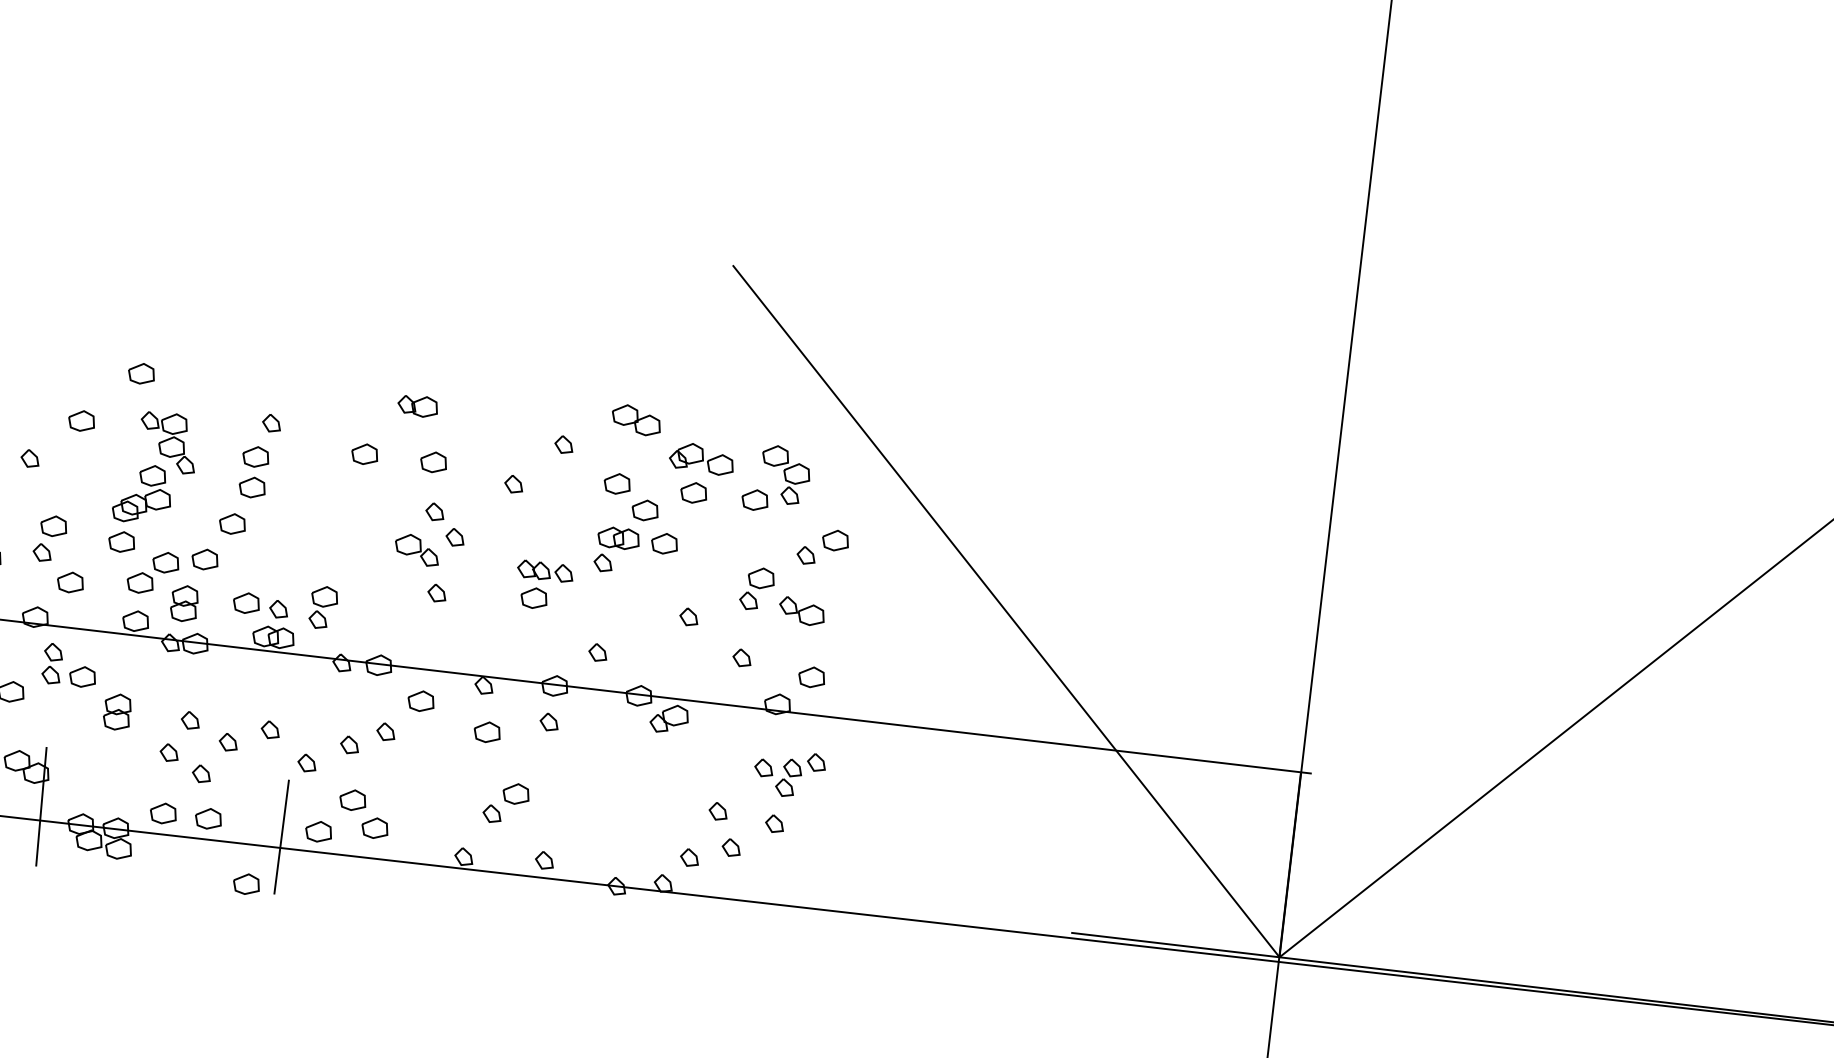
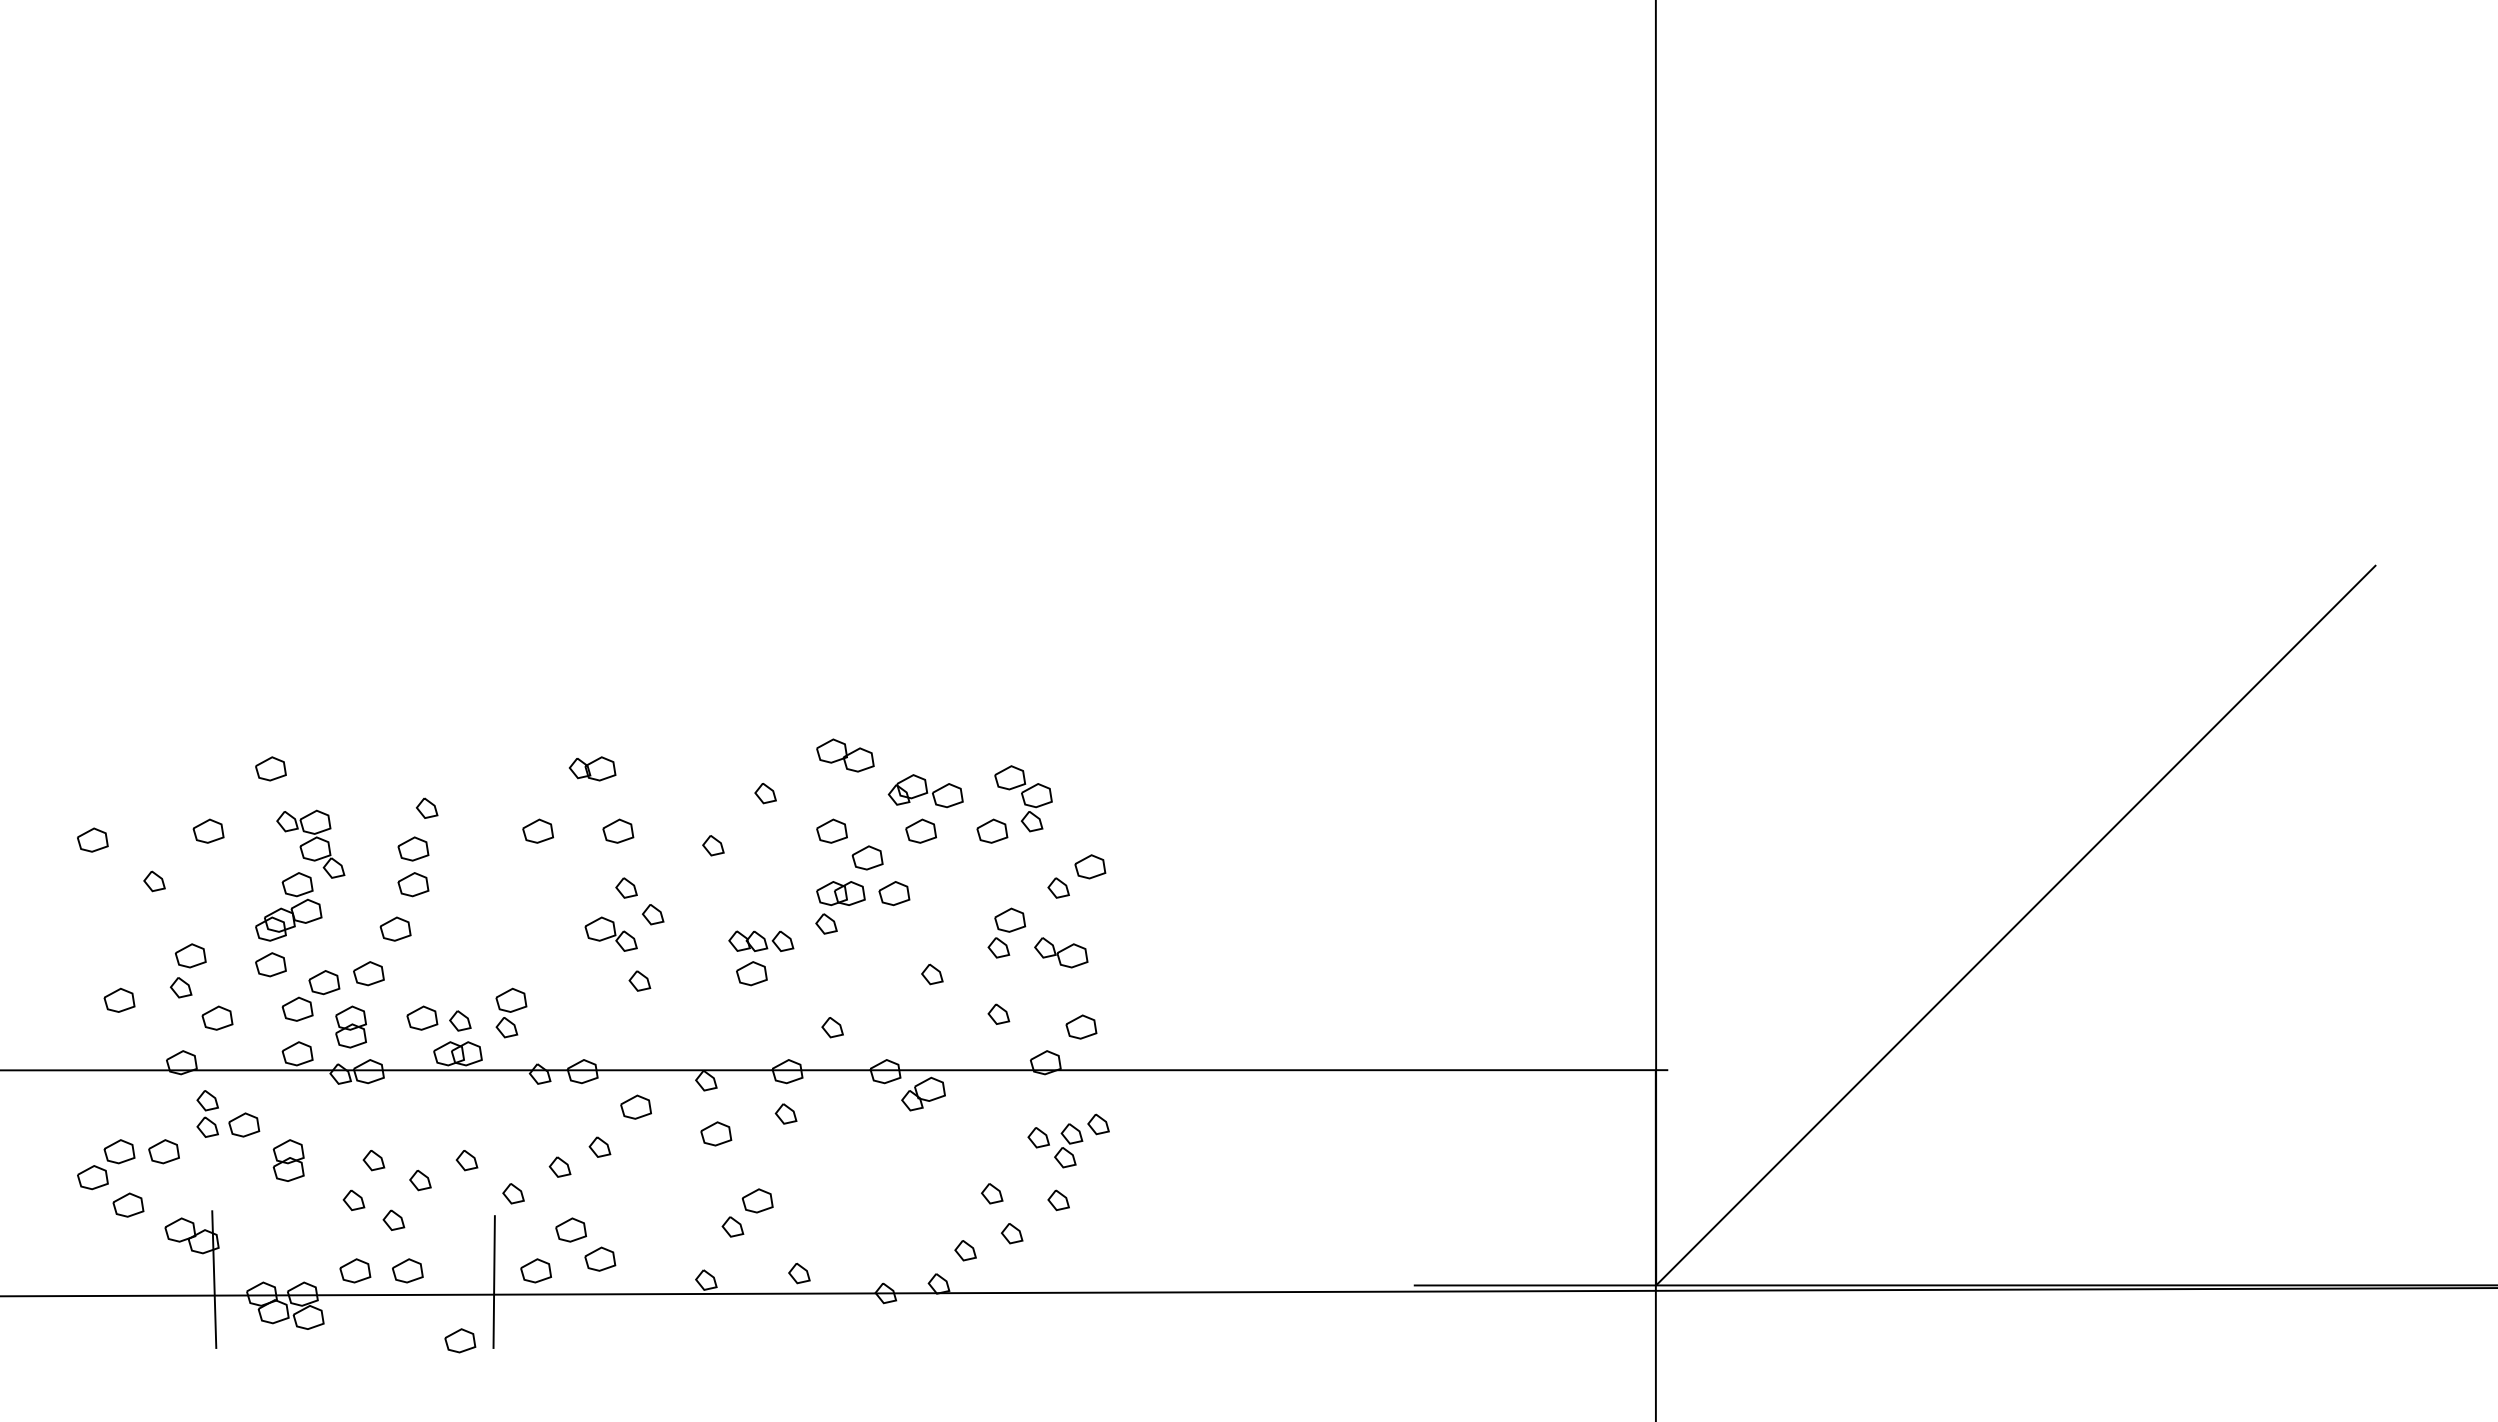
line: (1006, 611) -> (1295, 925), removed

